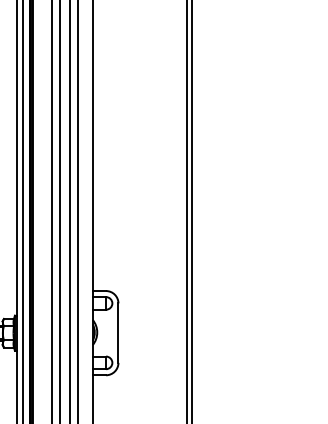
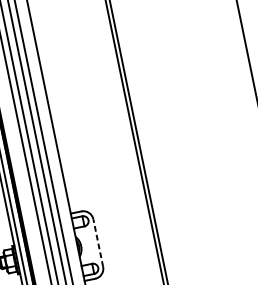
line: (118, 333) -> (98, 243), solid -> dashed

